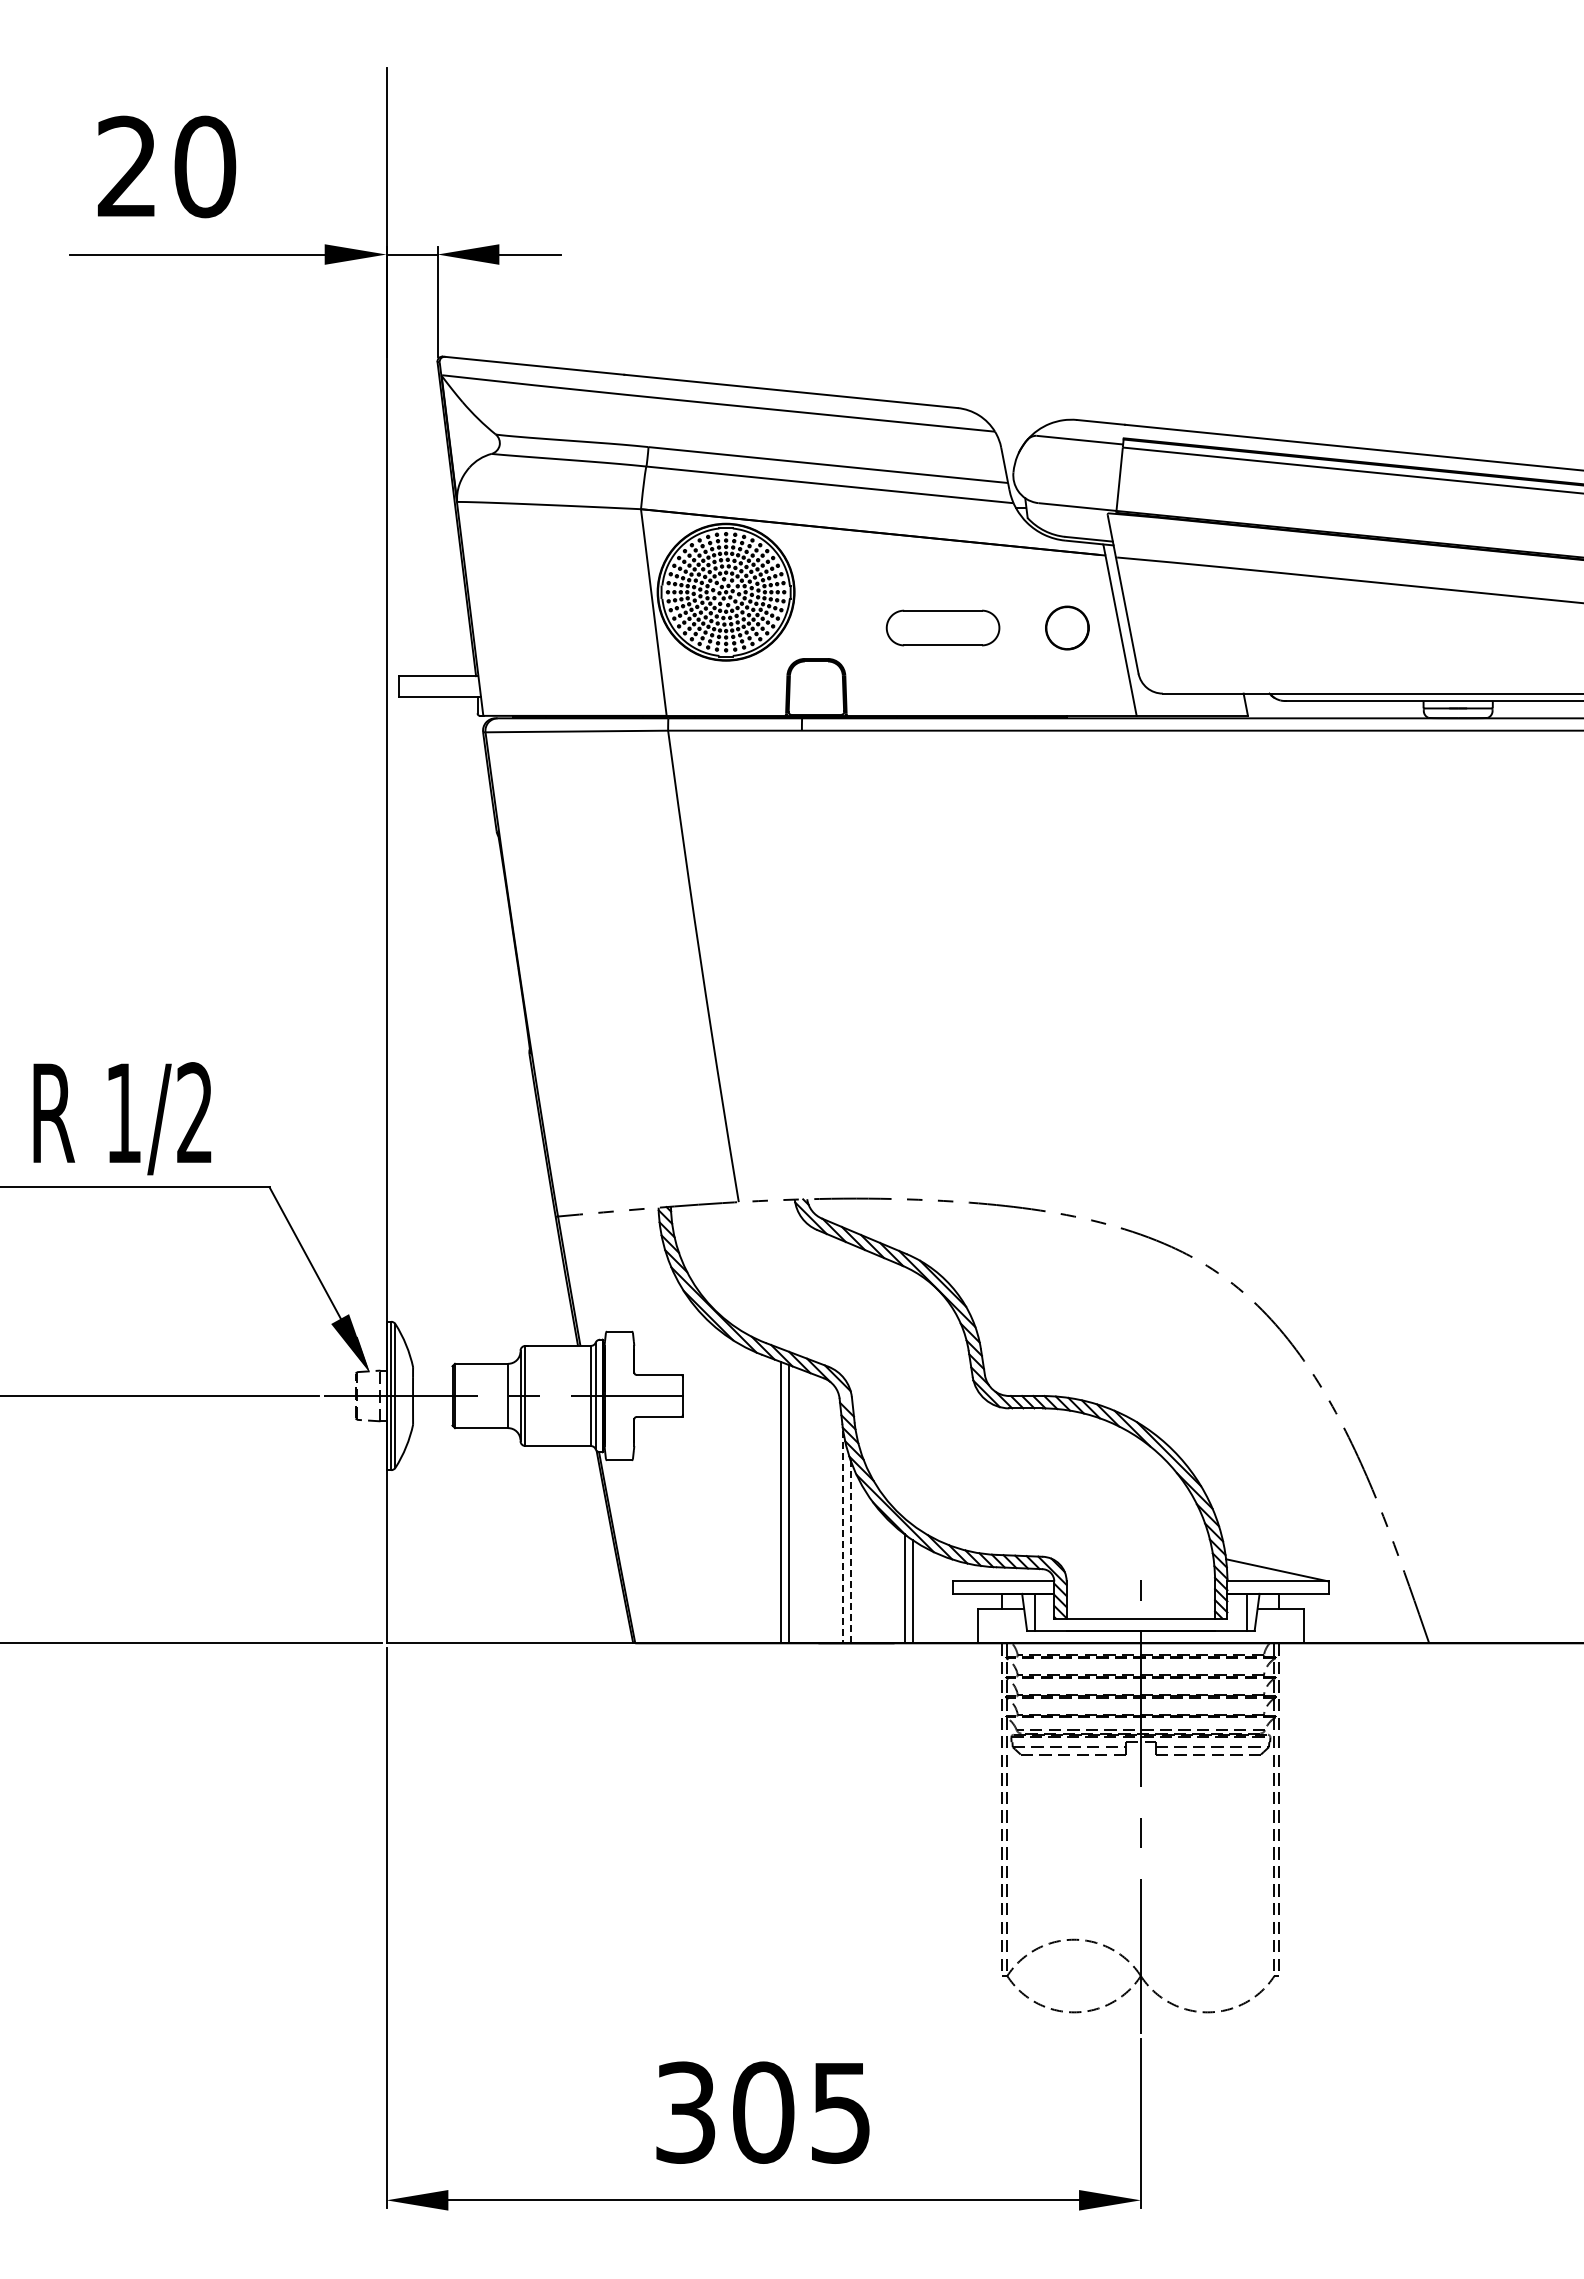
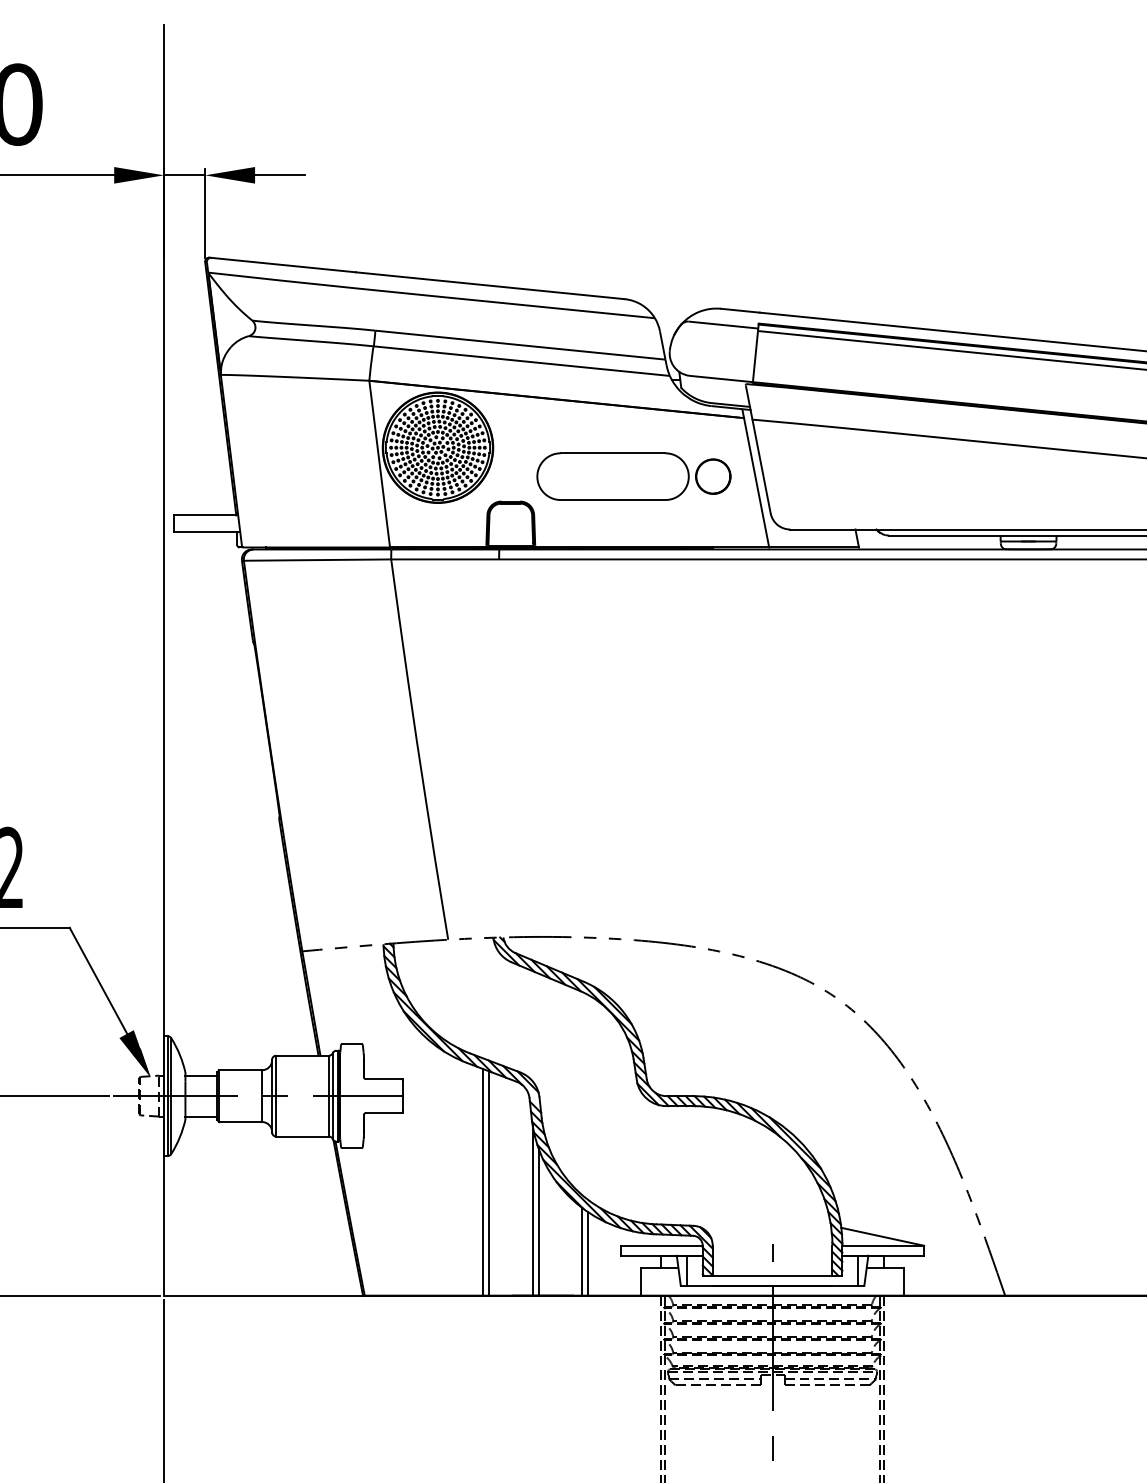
part: (942, 627) -> (612, 476), size x1.67
line: (432, 1370) -> (201, 1075), added
line: (432, 1421) -> (201, 1116), added
line: (843, 1537) -> (532, 1210), dashed -> solid
line: (850, 1551) -> (538, 1221), dashed -> solid

